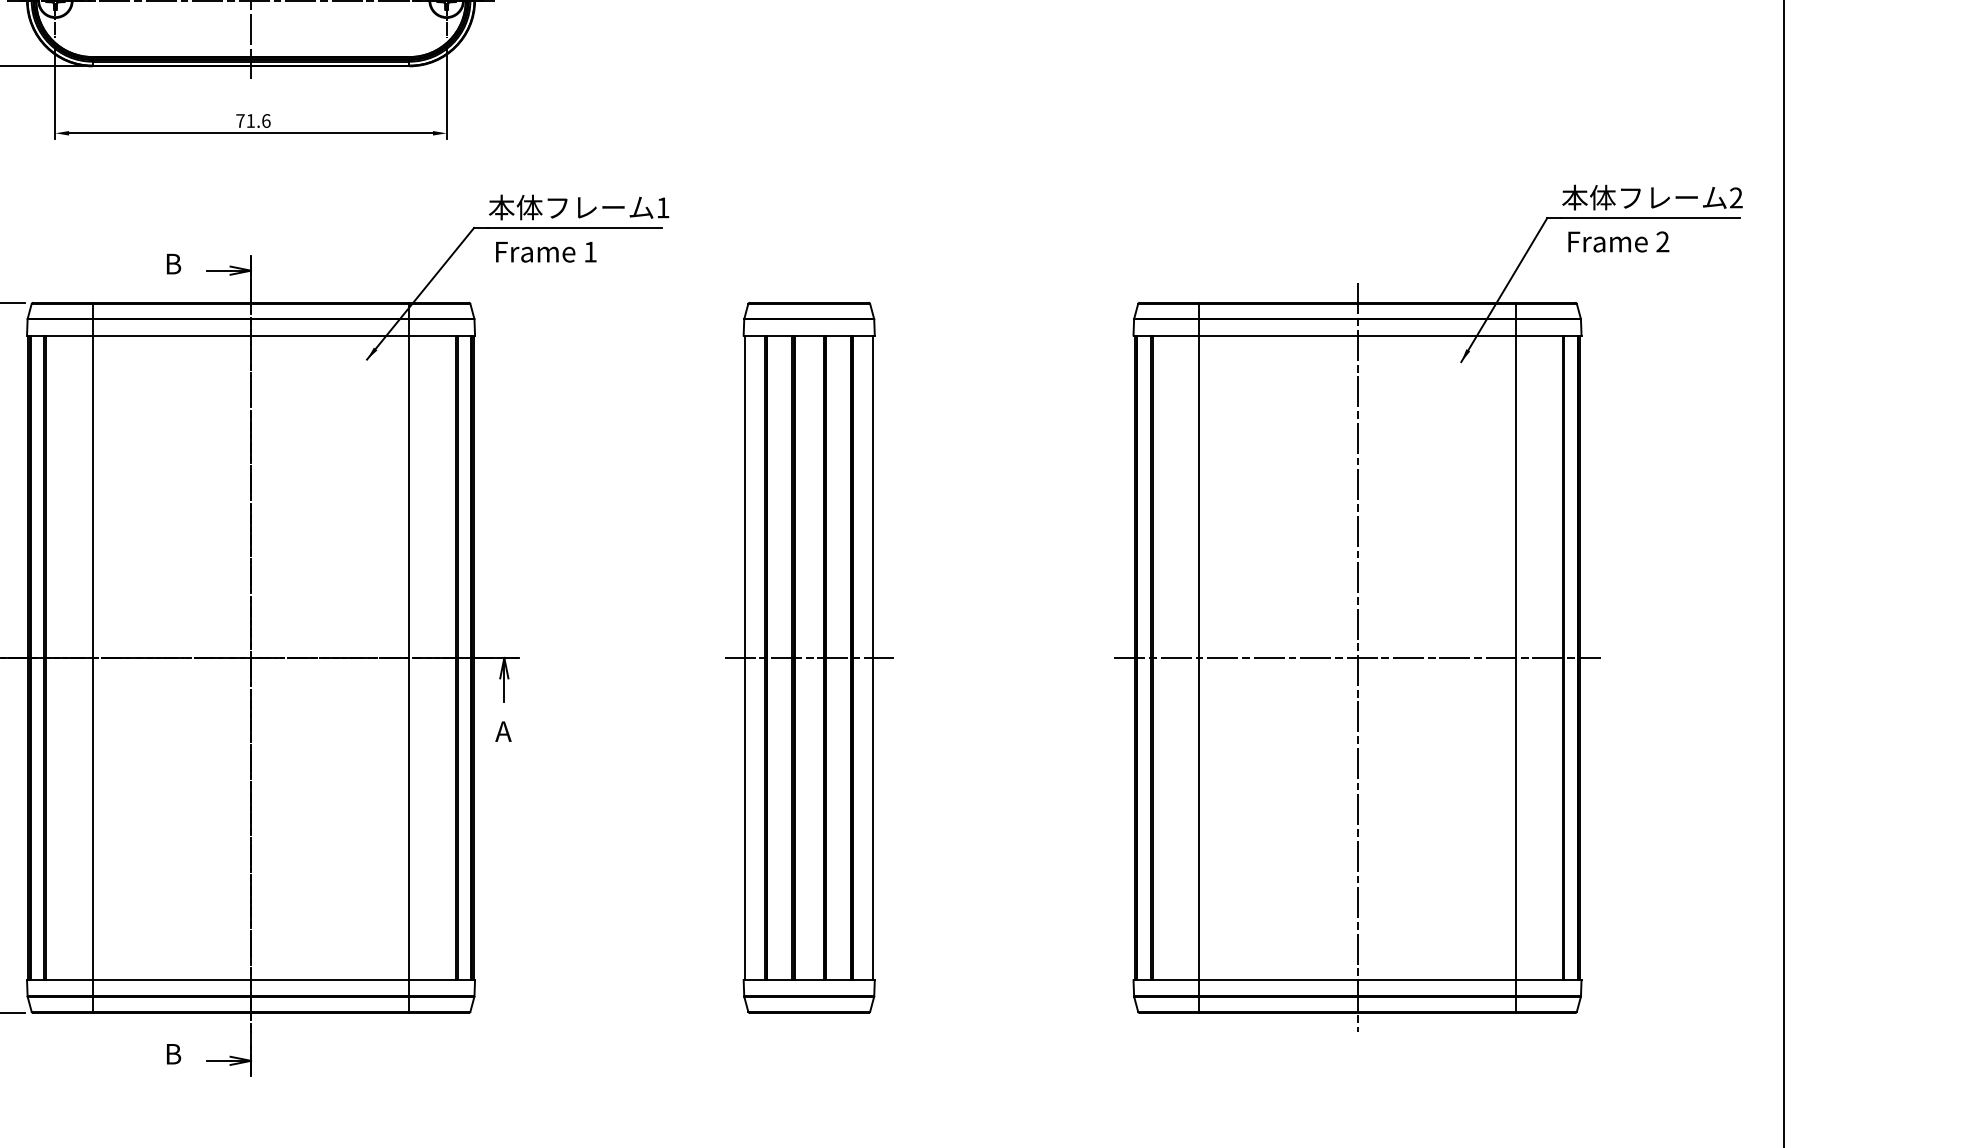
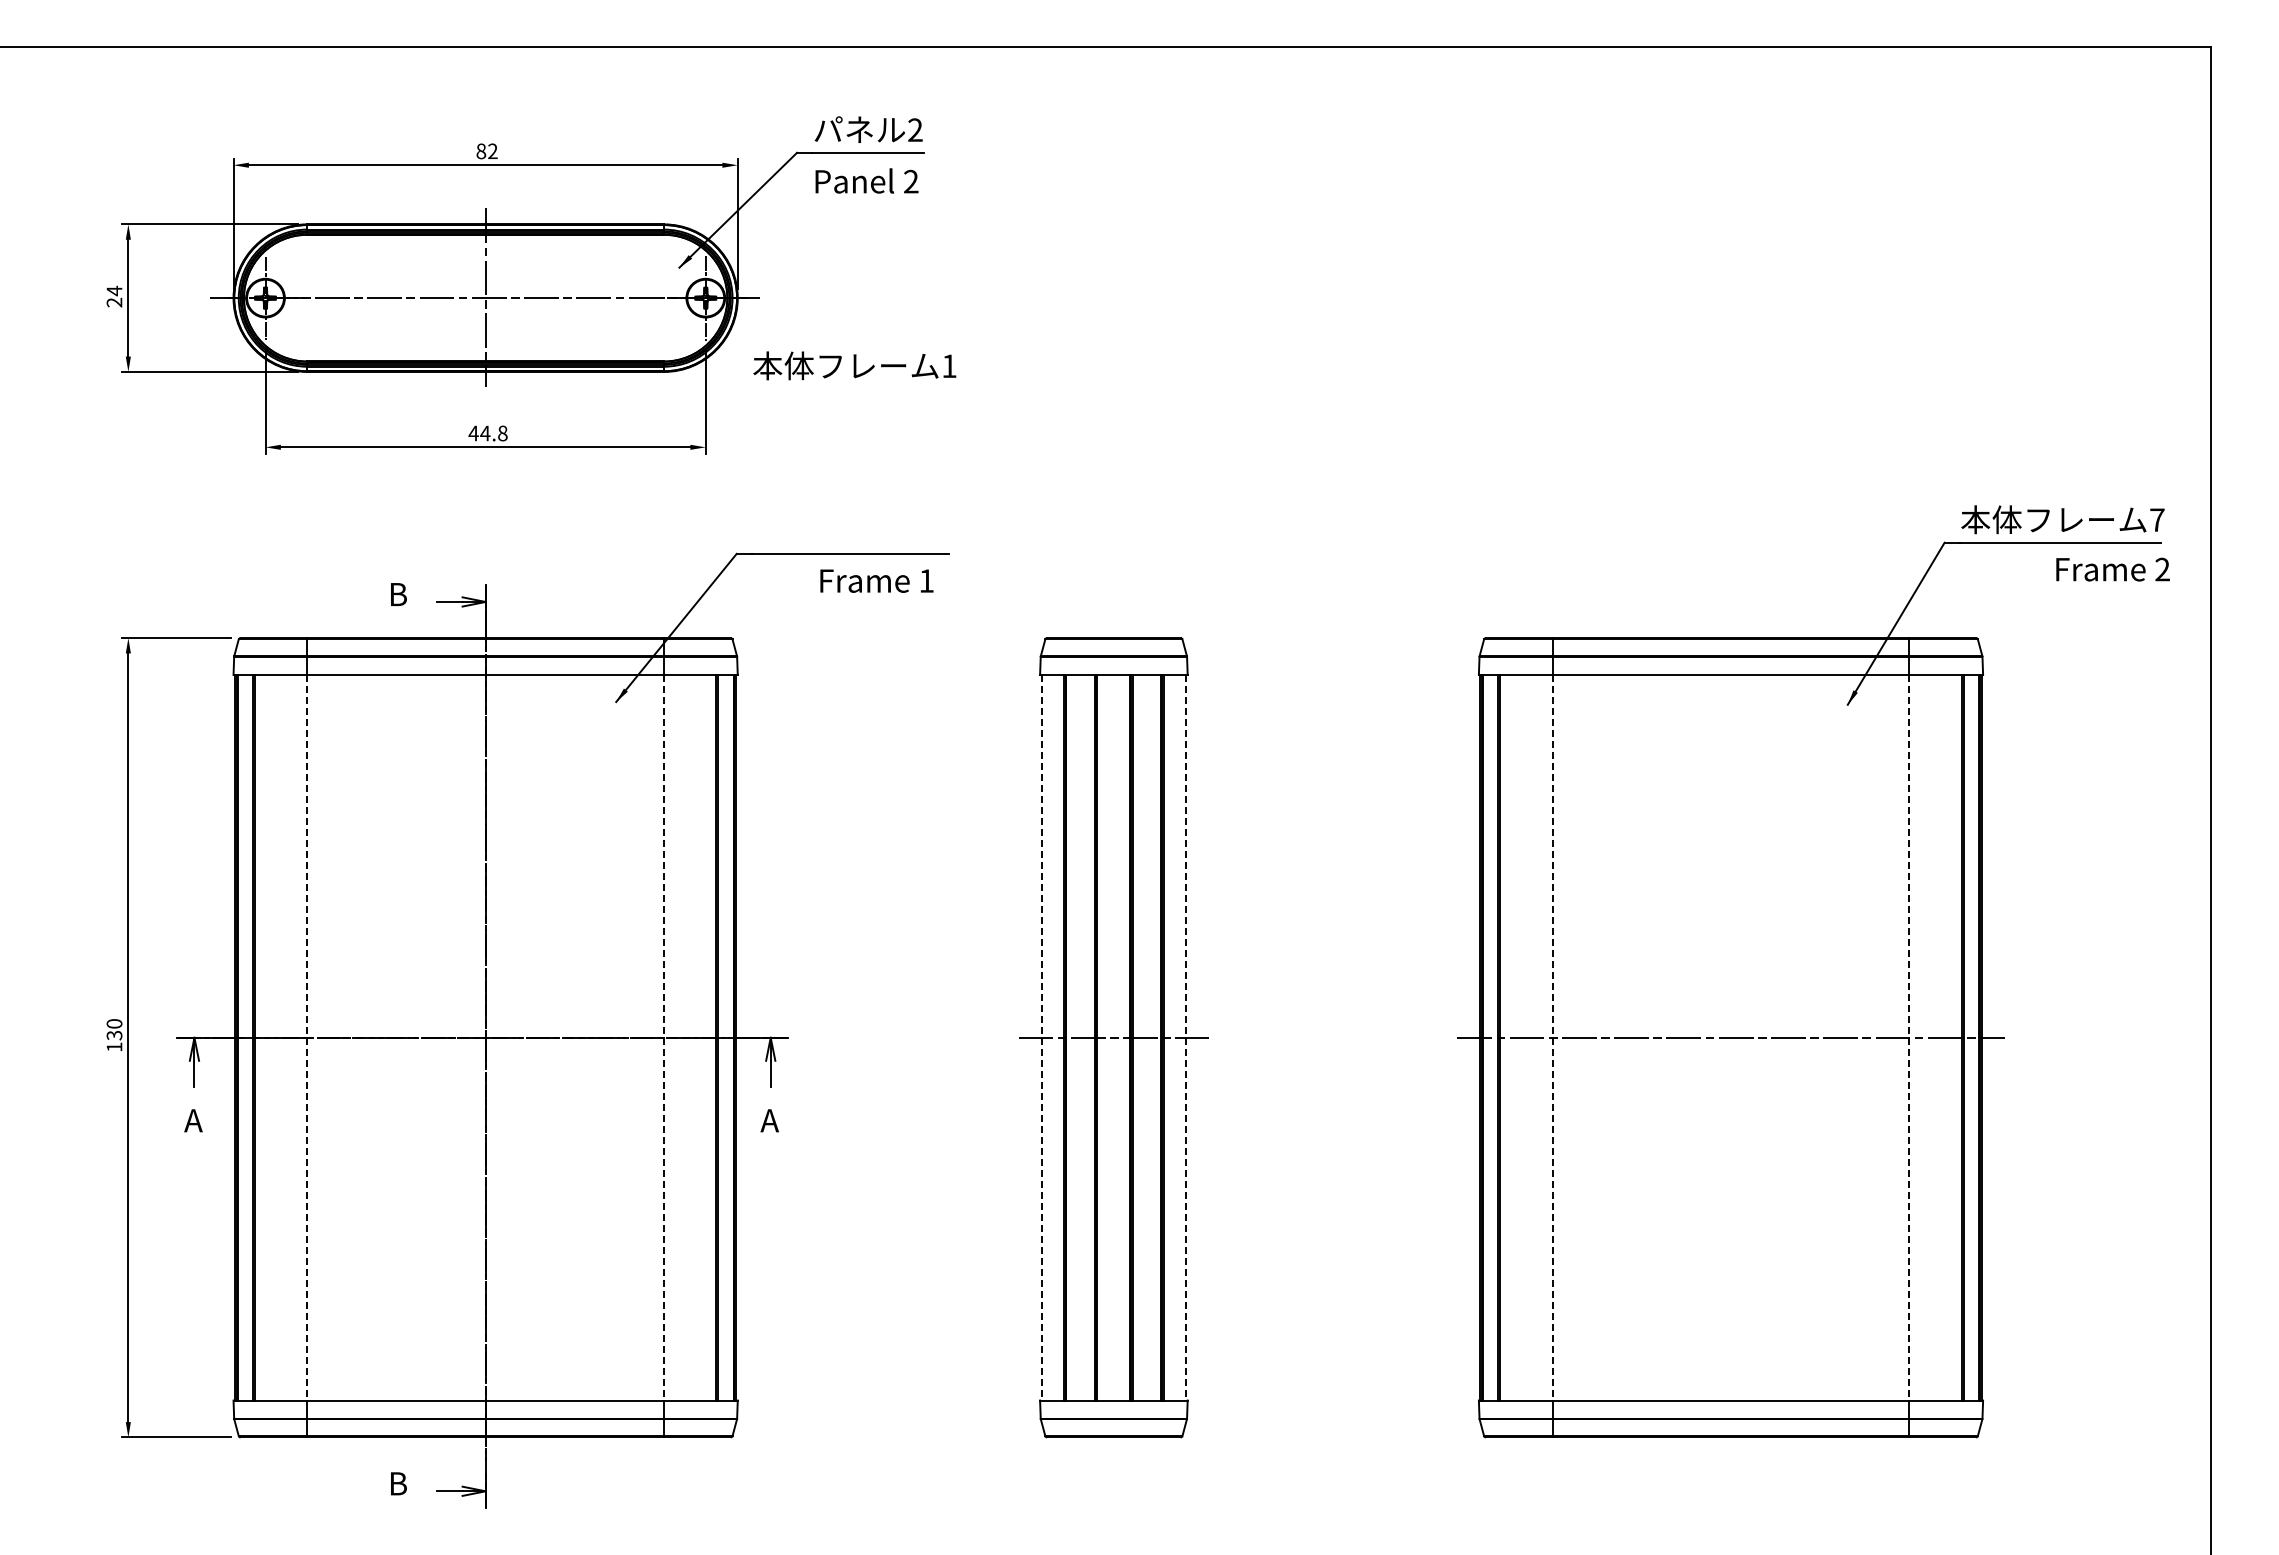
text: (252, 121) -> (487, 433), 71.6 -> 44.8
text: (1736, 197) -> (2157, 519), 2 -> 7
text: (578, 207) -> (854, 365), moved
text: (1618, 241) -> (2112, 569), moved
text: (545, 251) -> (876, 580), moved
line: (92, 657) -> (307, 1037), solid -> dashed
line: (409, 657) -> (663, 1037), solid -> dashed
line: (744, 657) -> (1041, 1037), solid -> dashed
line: (873, 657) -> (1186, 1037), solid -> dashed
line: (1198, 657) -> (1552, 1037), solid -> dashed
line: (1357, 657) -> (1731, 1037), removed
line: (1516, 657) -> (1909, 1037), solid -> dashed

